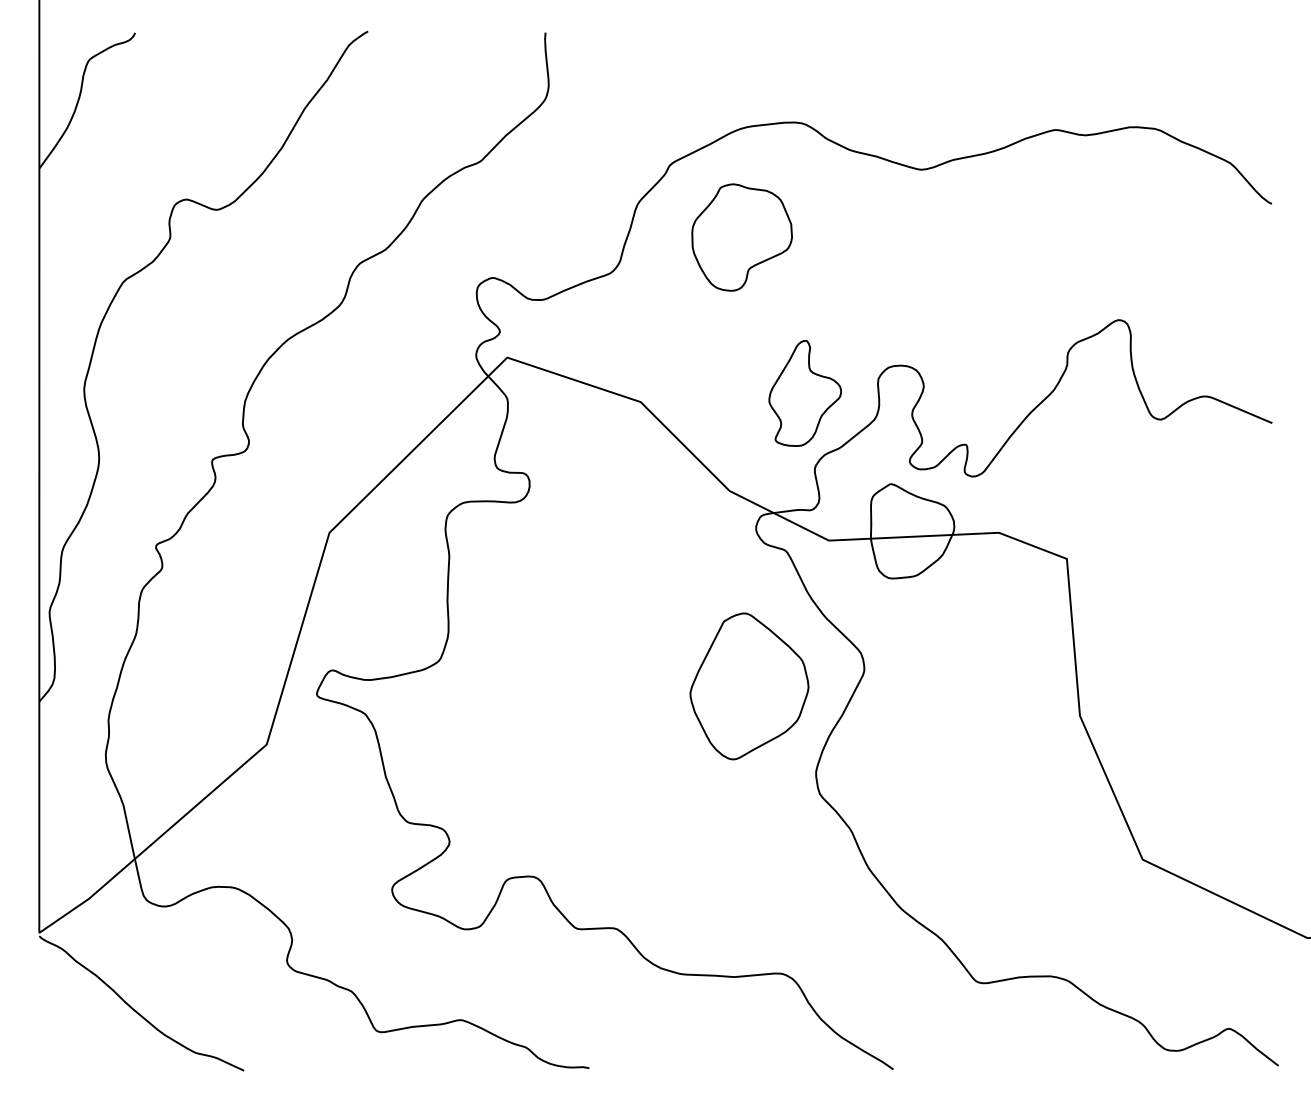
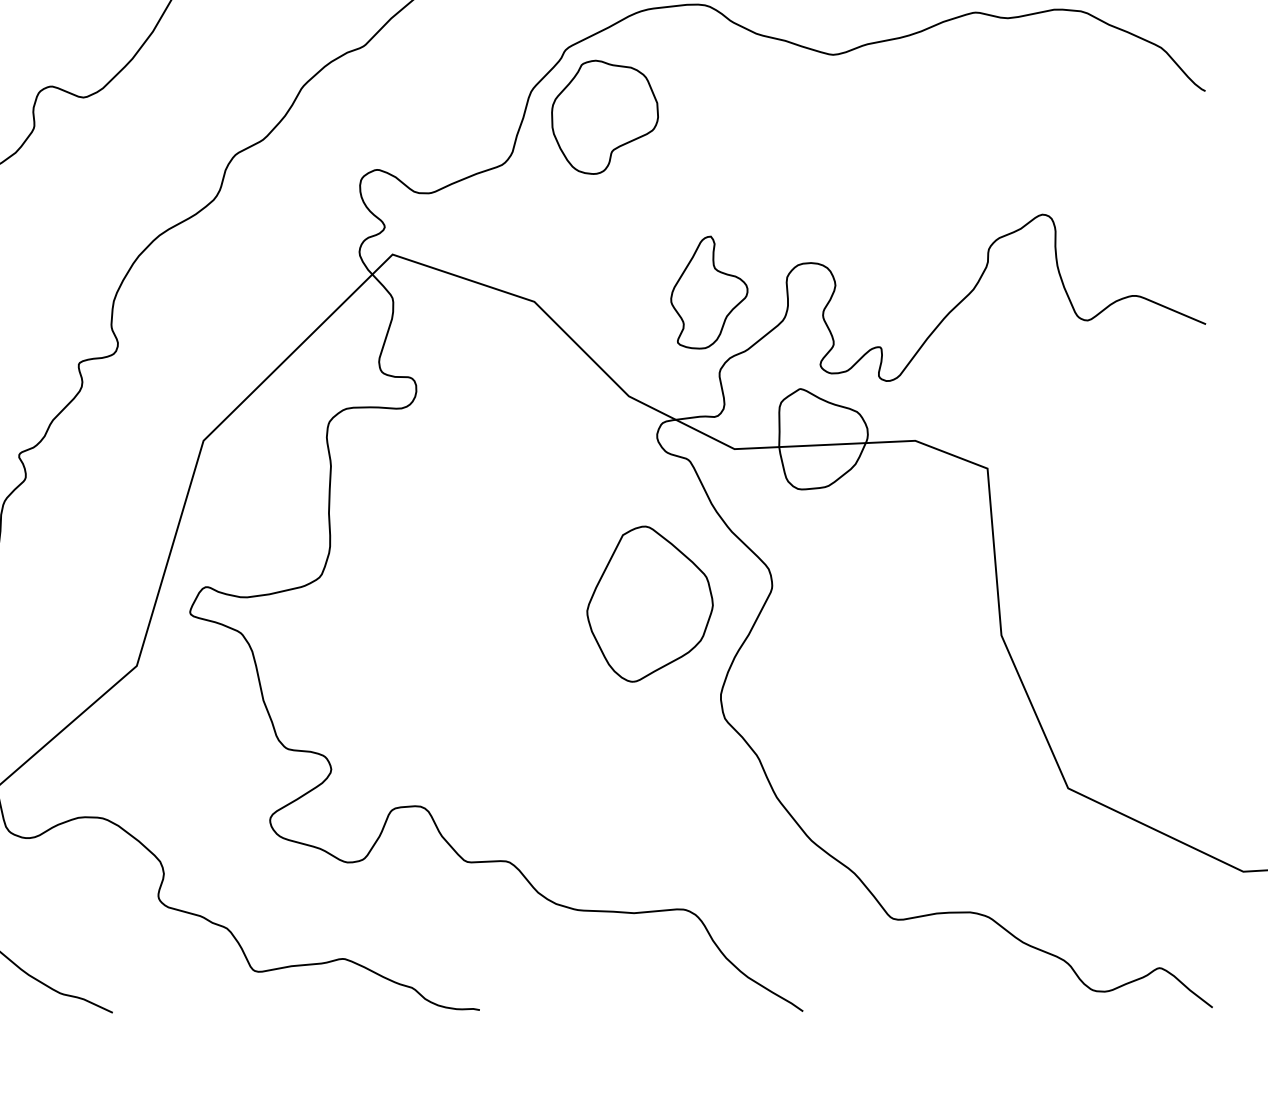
part: (741, 237) -> (604, 117), moved

